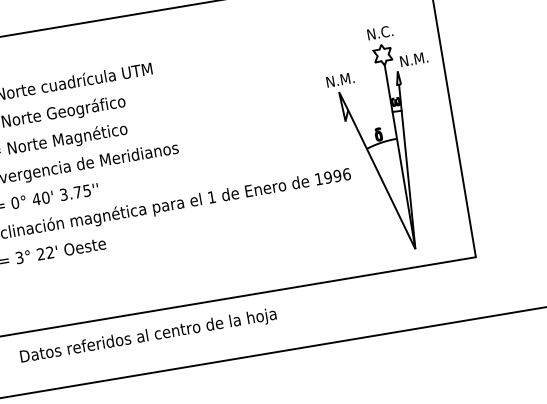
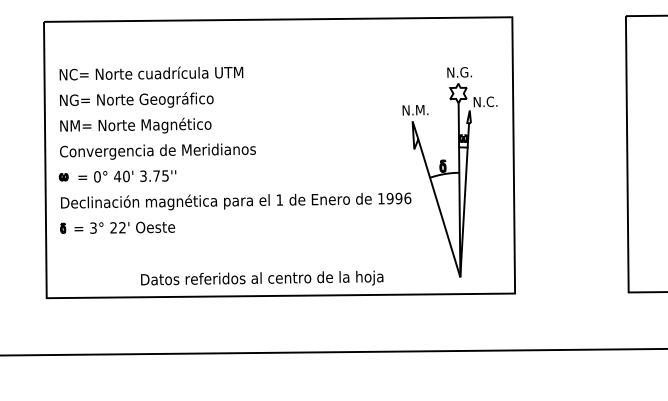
text: (390, 31) -> (468, 72), N.C. -> N.G.
text: (420, 58) -> (492, 101), N.M. -> N.C.
text: (148, 334) -> (262, 277), moved

